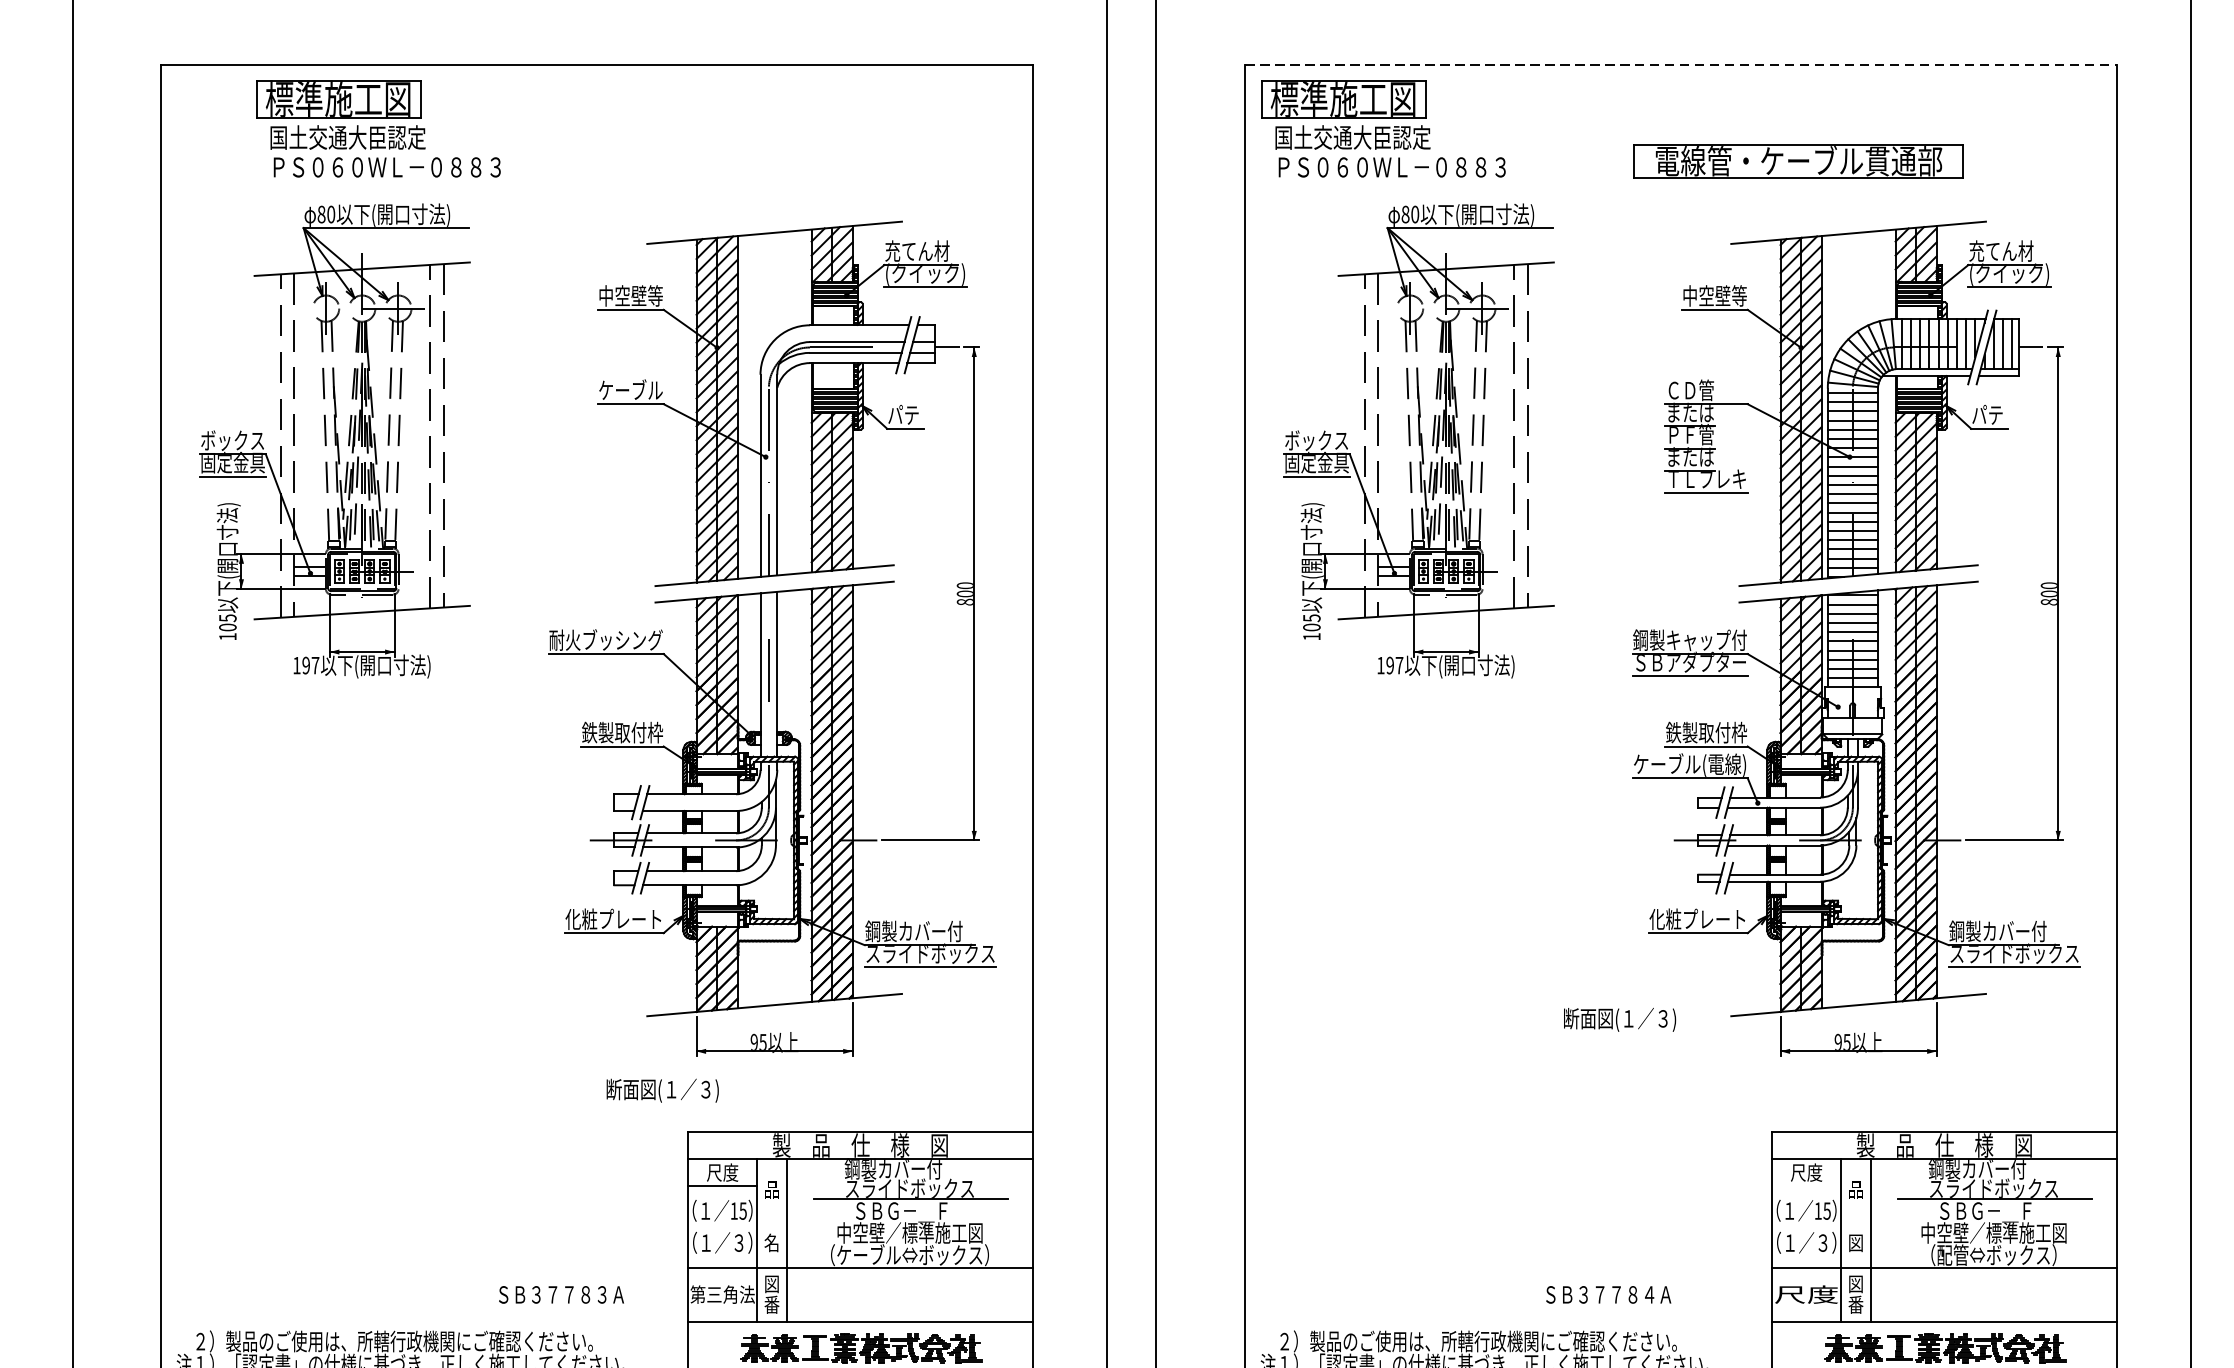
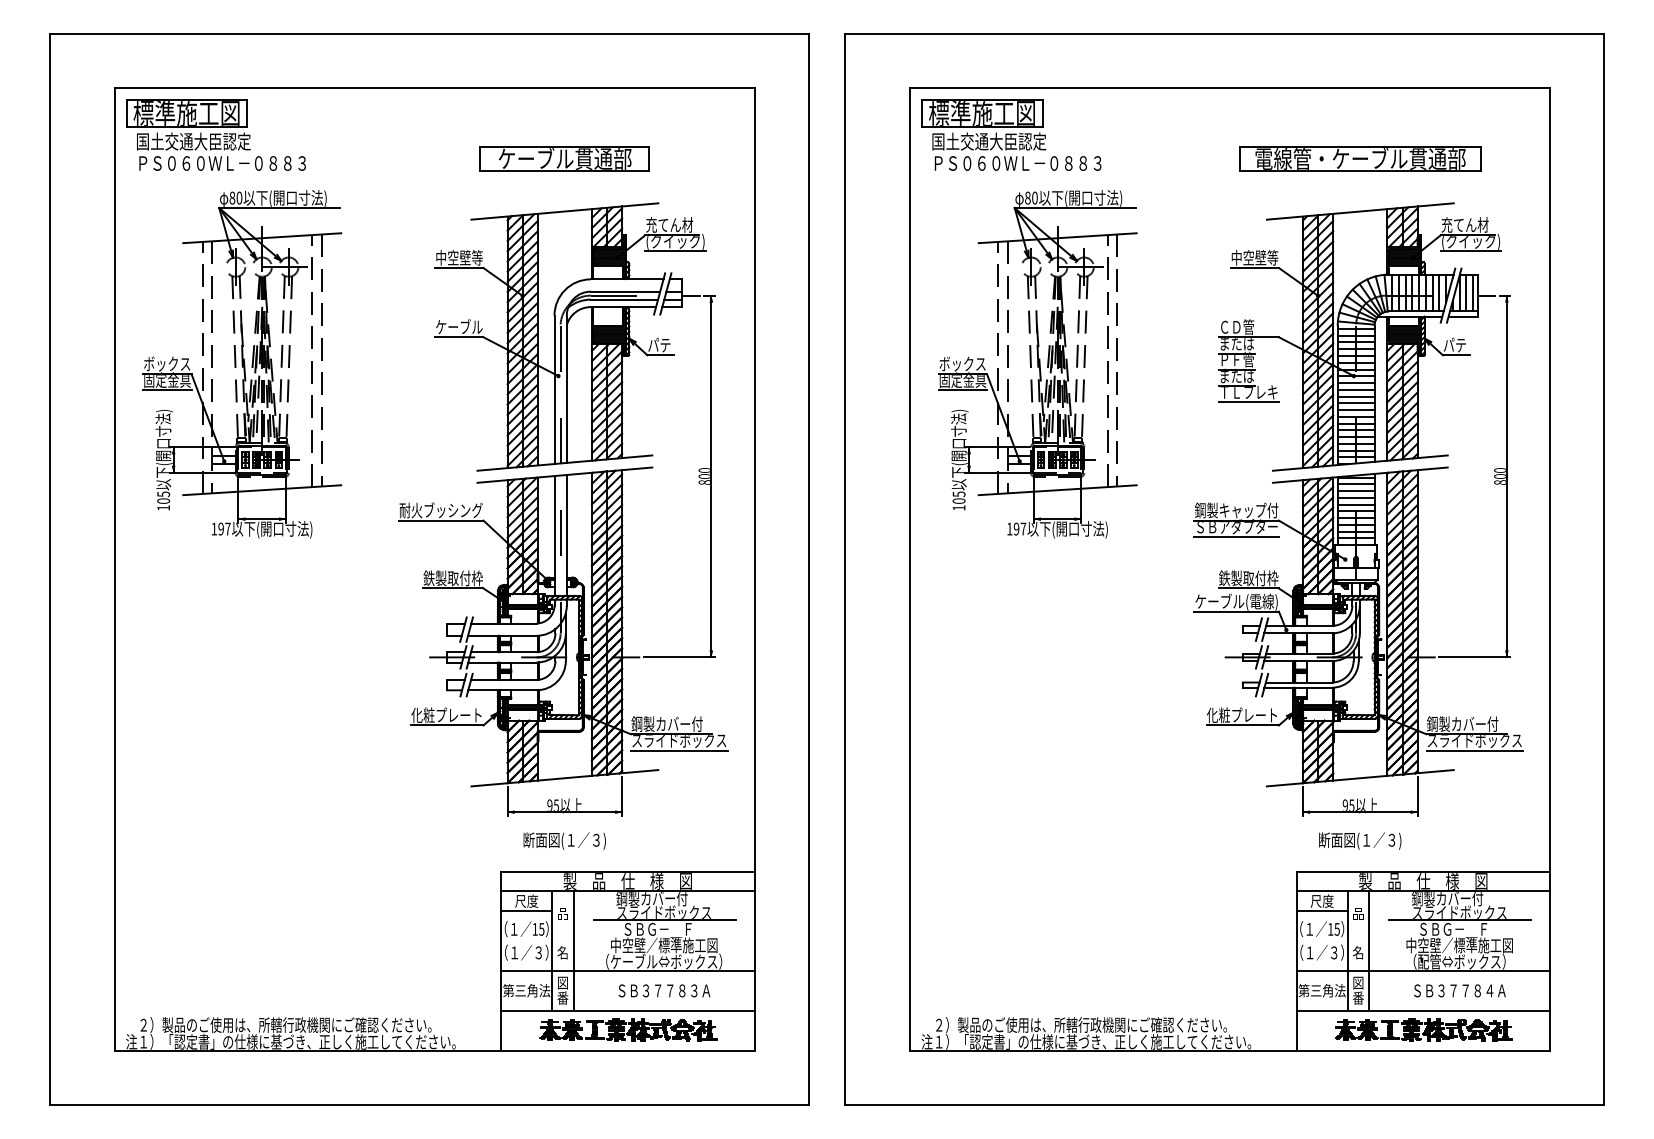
line: (1681, 65) -> (1230, 88), dashed -> solid
part: (377, 127) -> (215, 134), moved
part: (774, 160) -> (564, 158), added
part: (1798, 160) -> (1360, 158), moved
text: (1620, 1019) -> (1360, 840), moved
text: (662, 1089) -> (564, 840), moved
line: (1805, 1186) -> (1321, 911), added
text: (1856, 1242) -> (1358, 952), 図 -> 名
text: (561, 1294) -> (664, 990), moved
text: (1608, 1294) -> (1459, 990), moved
text: (1805, 1294) -> (1321, 990), 尺度 -> 第三角法

